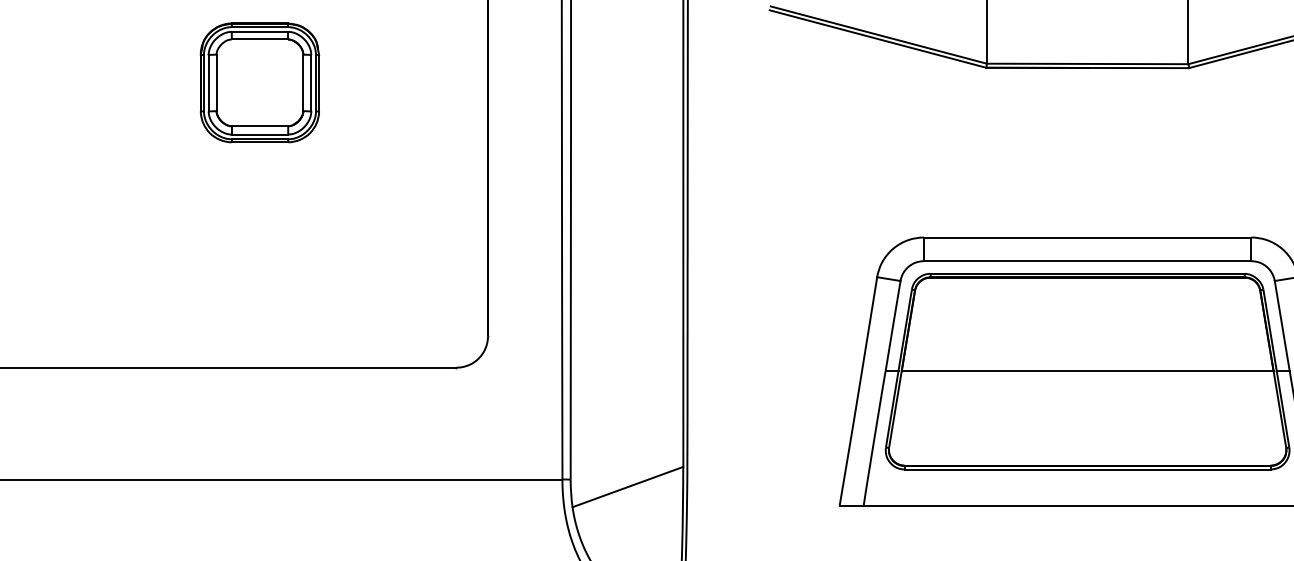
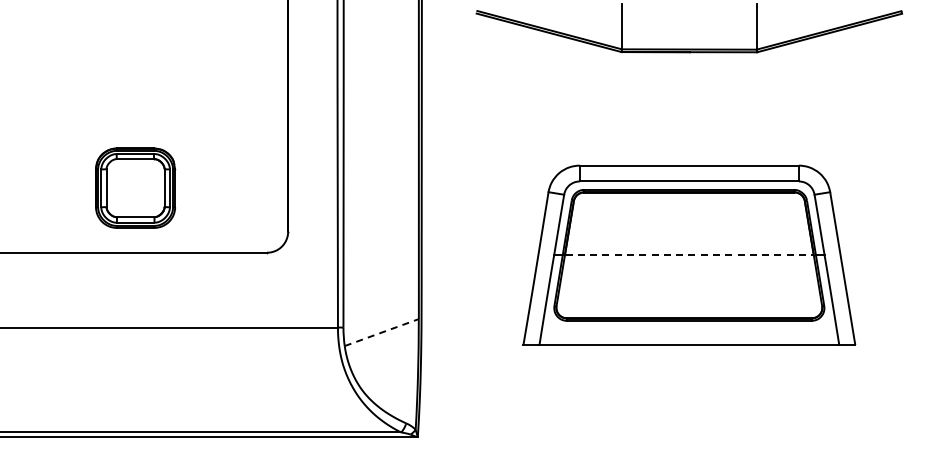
part: (259, 81) -> (135, 187), moved
line: (1089, 370) -> (690, 254), solid -> dashed
line: (629, 486) -> (382, 332), solid -> dashed

